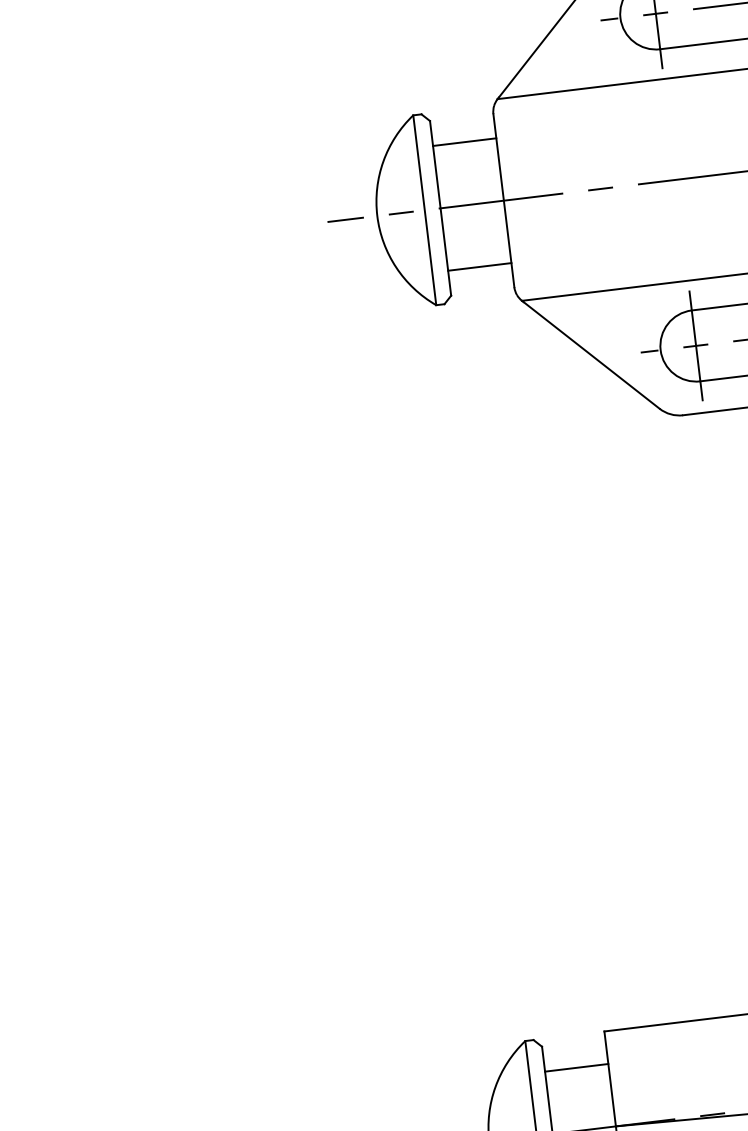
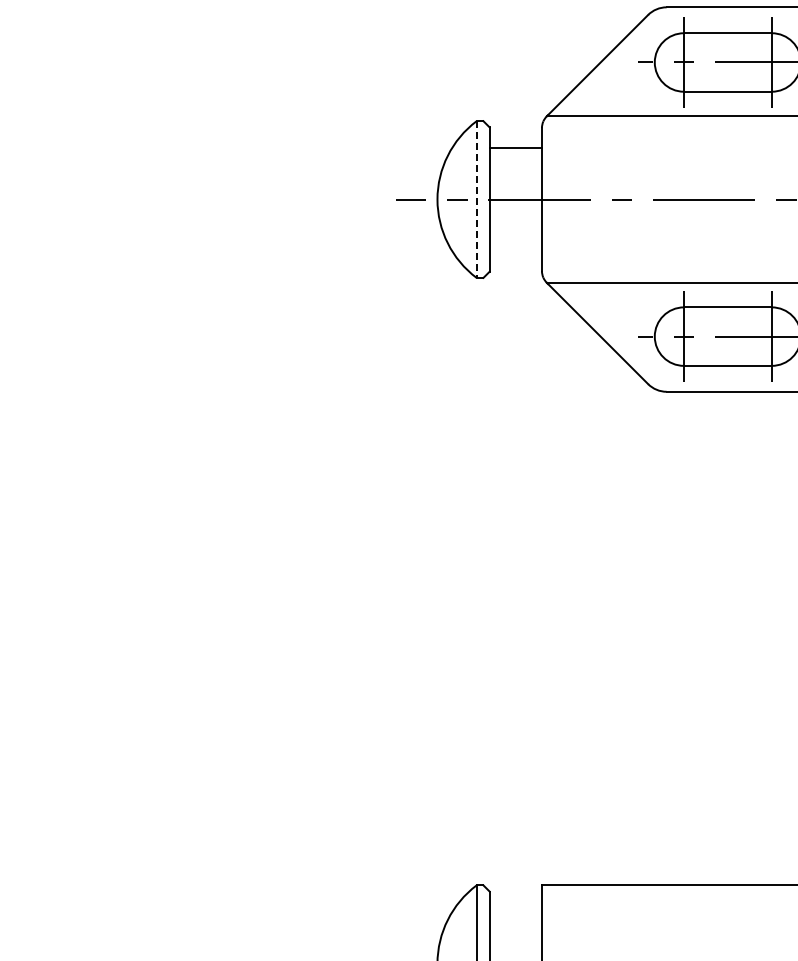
line: (424, 211) -> (476, 200), solid -> dashed
line: (479, 267) -> (515, 251), removed
line: (576, 1068) -> (515, 912), removed

